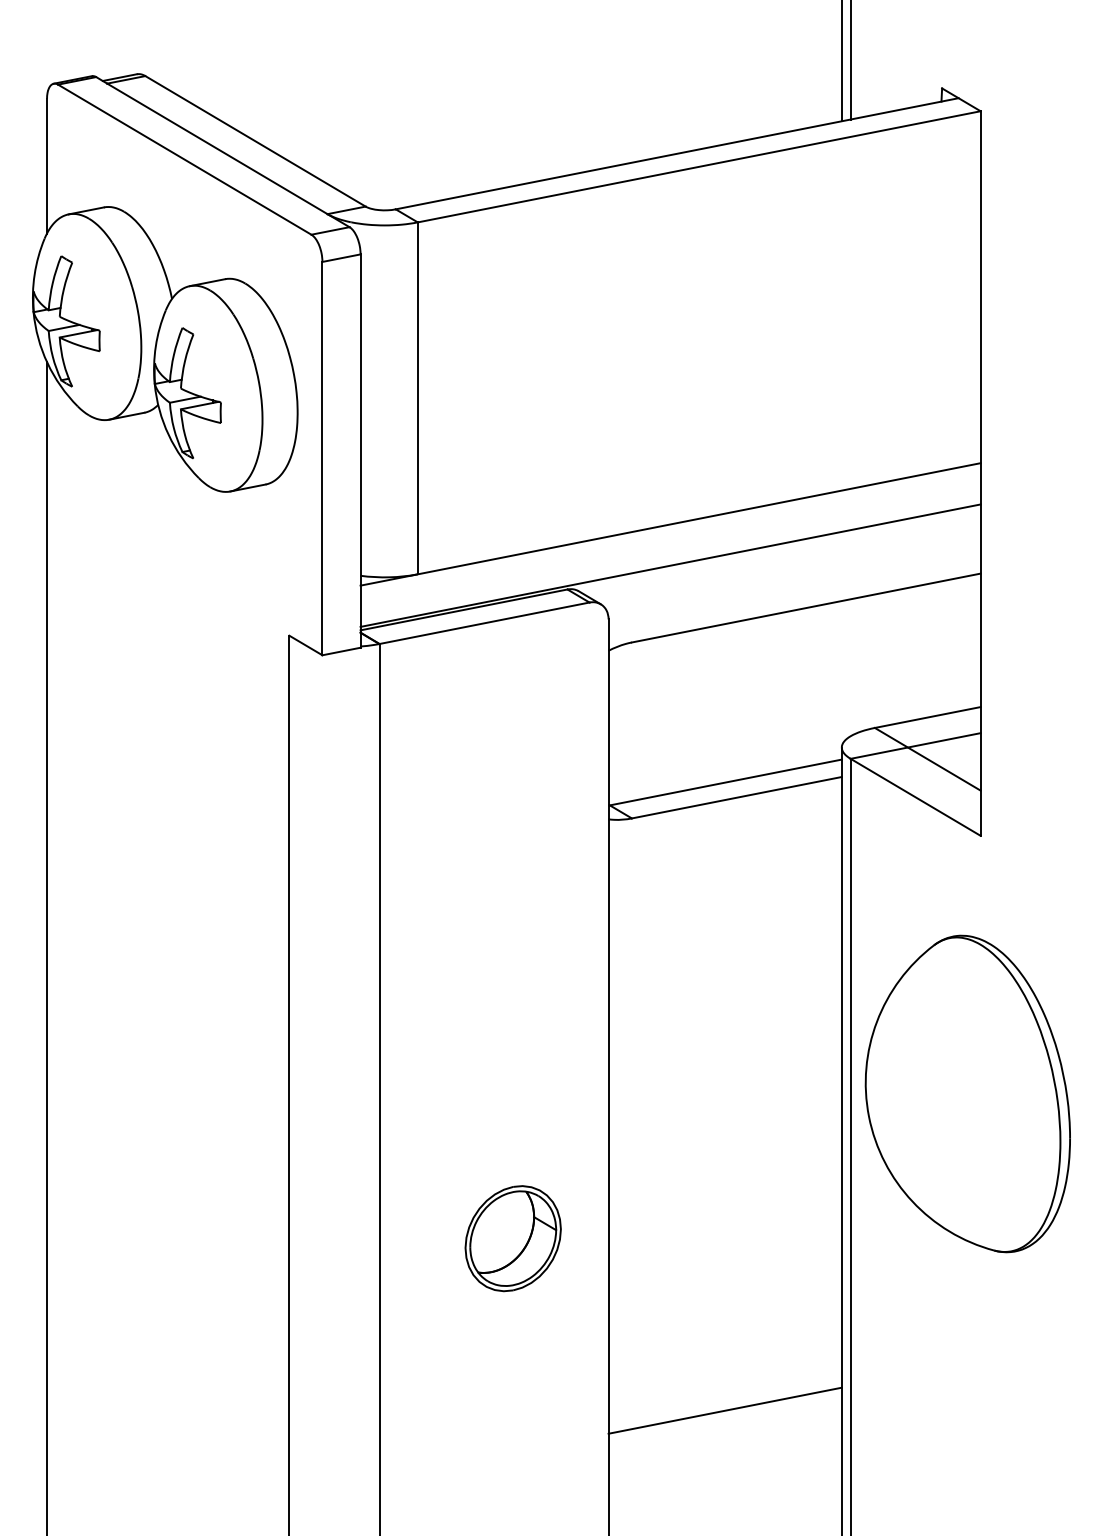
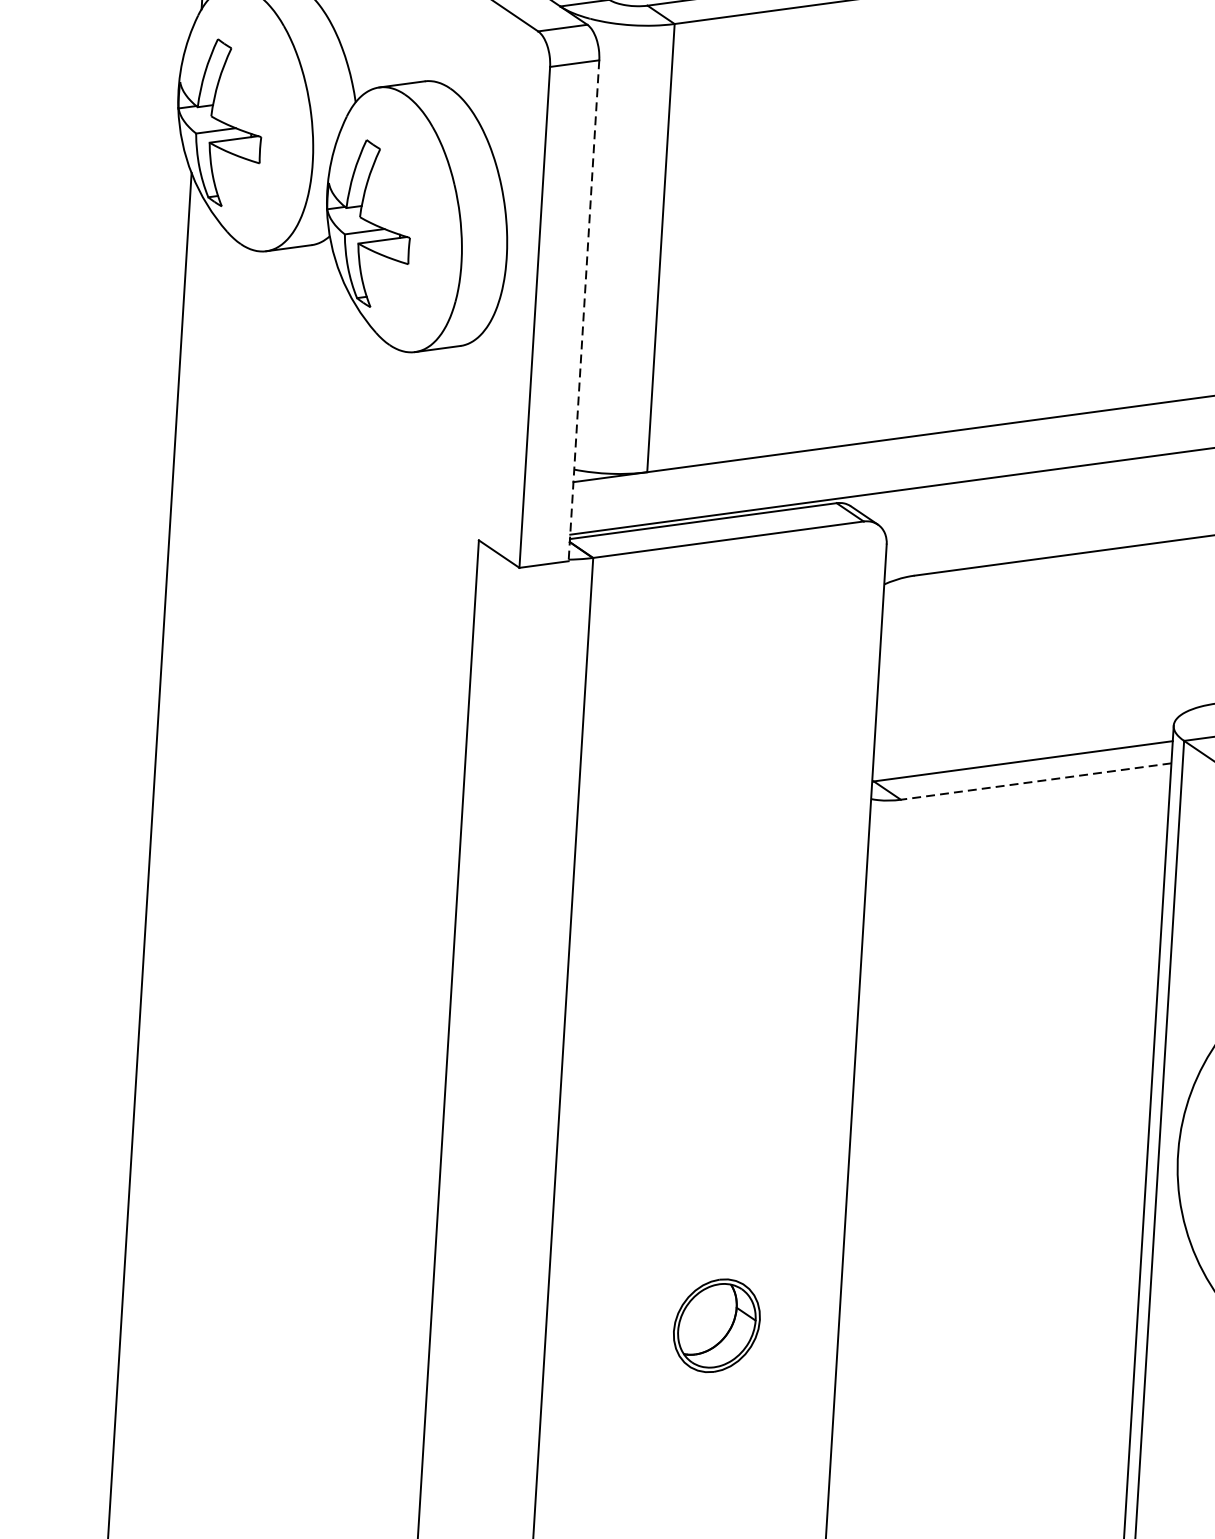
line: (360, 451) -> (583, 311), solid -> dashed
line: (736, 797) -> (1035, 781), solid -> dashed
part: (512, 1238) -> (716, 1325), size x0.7

